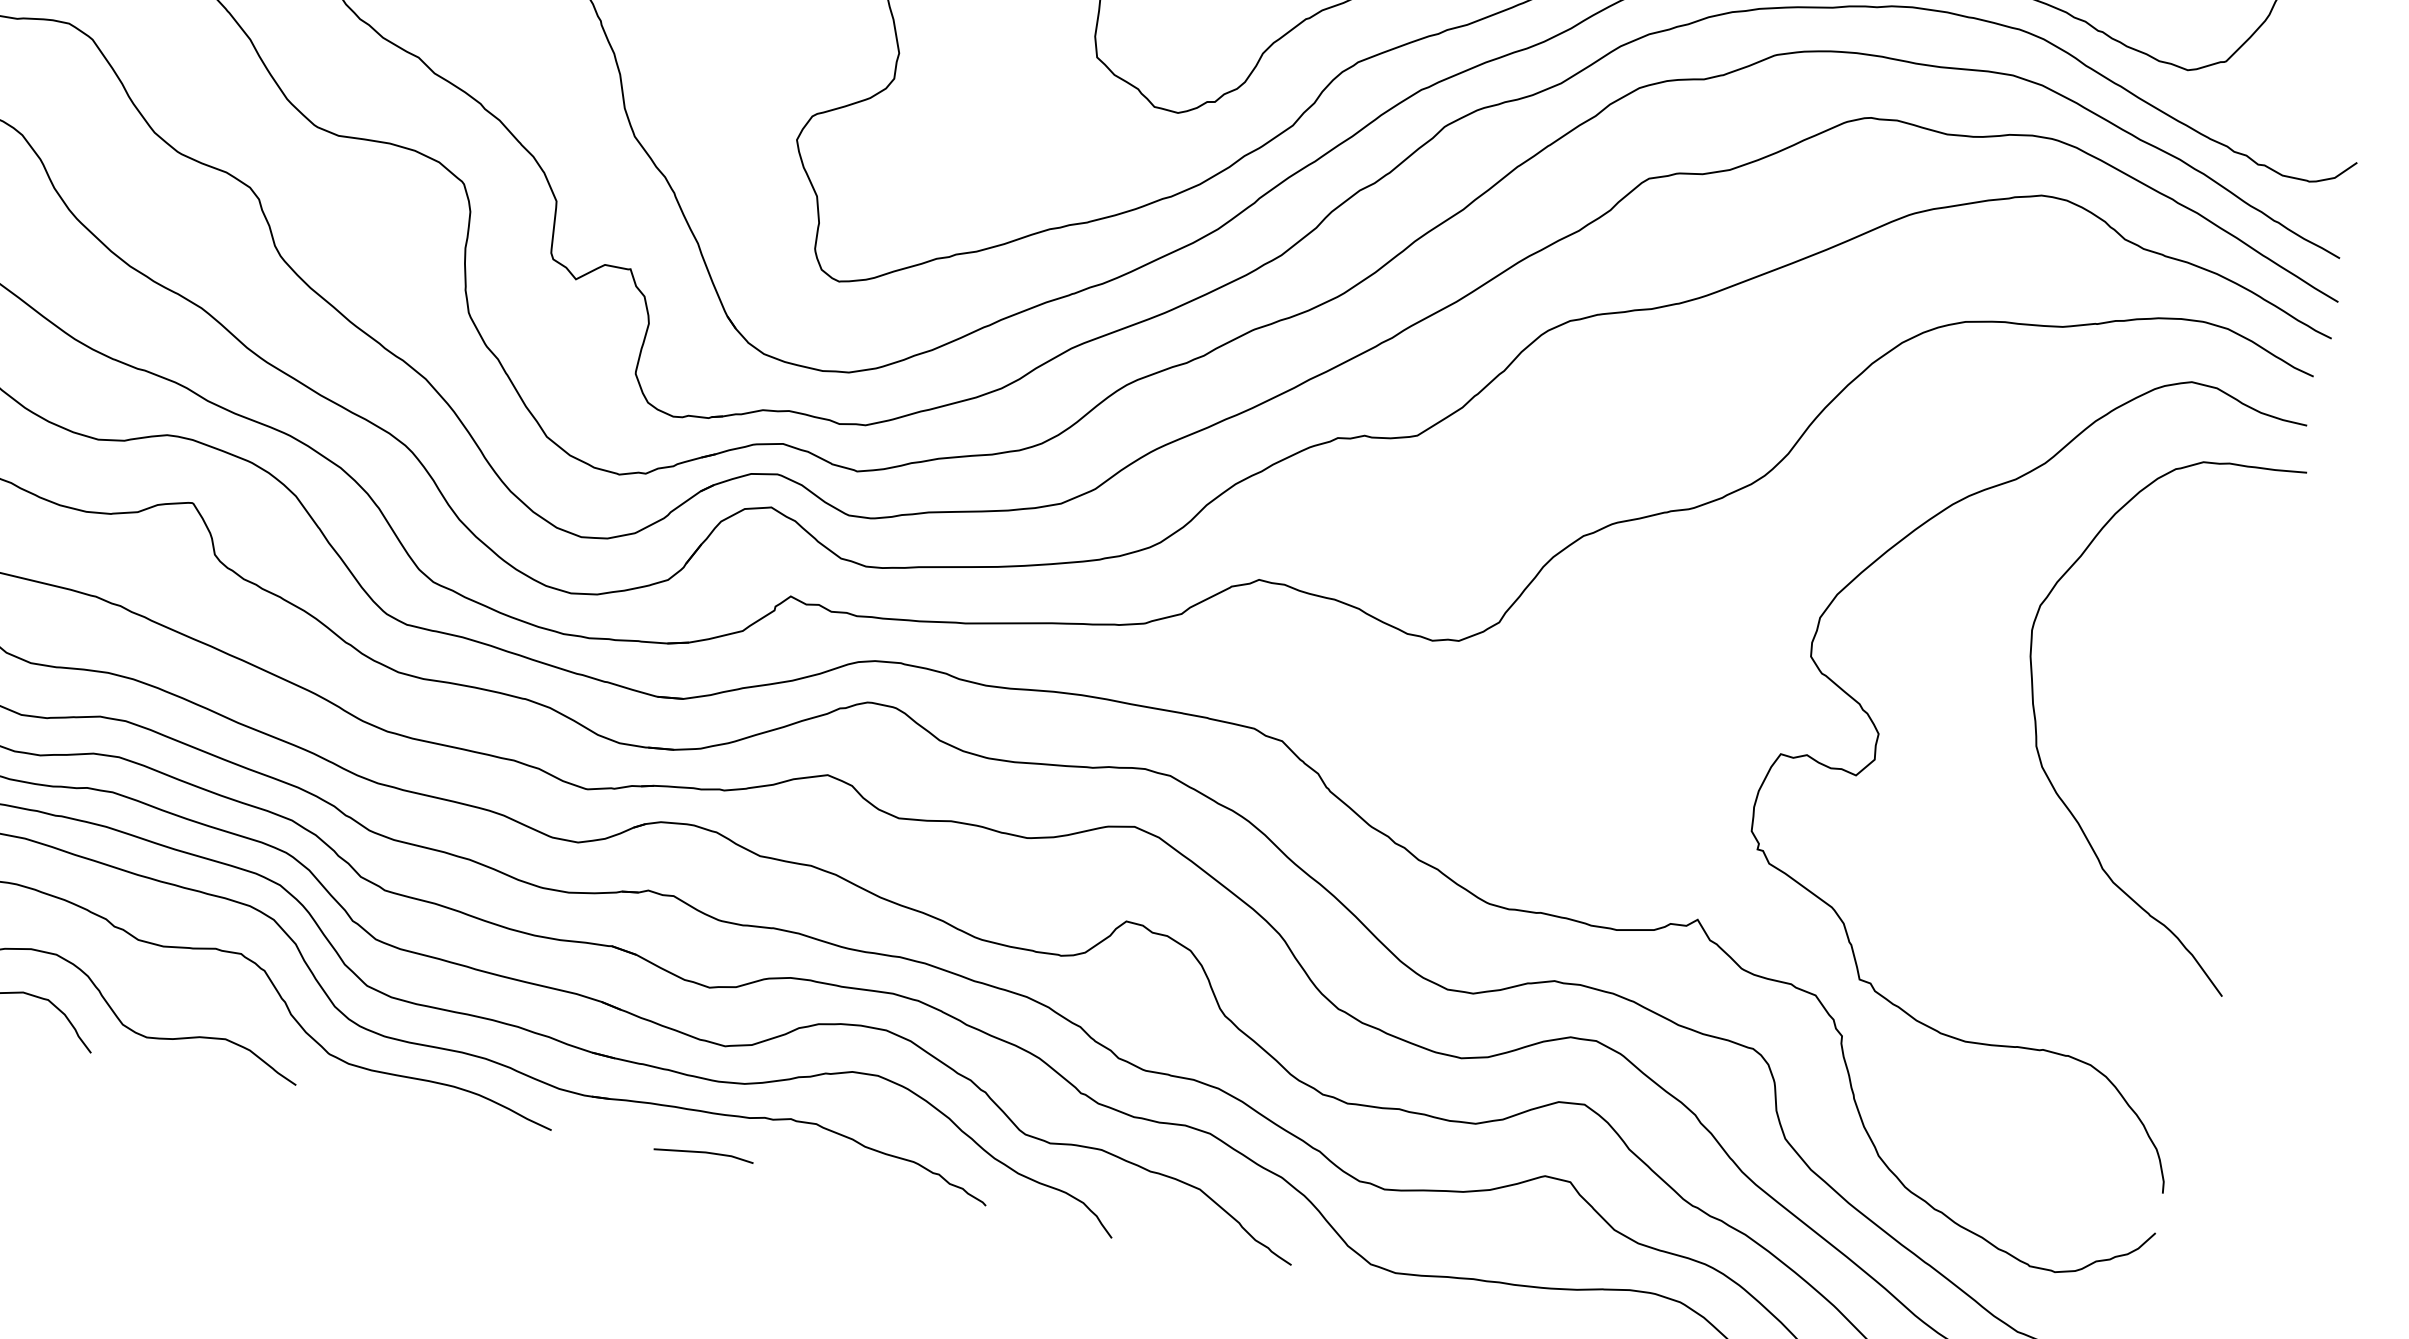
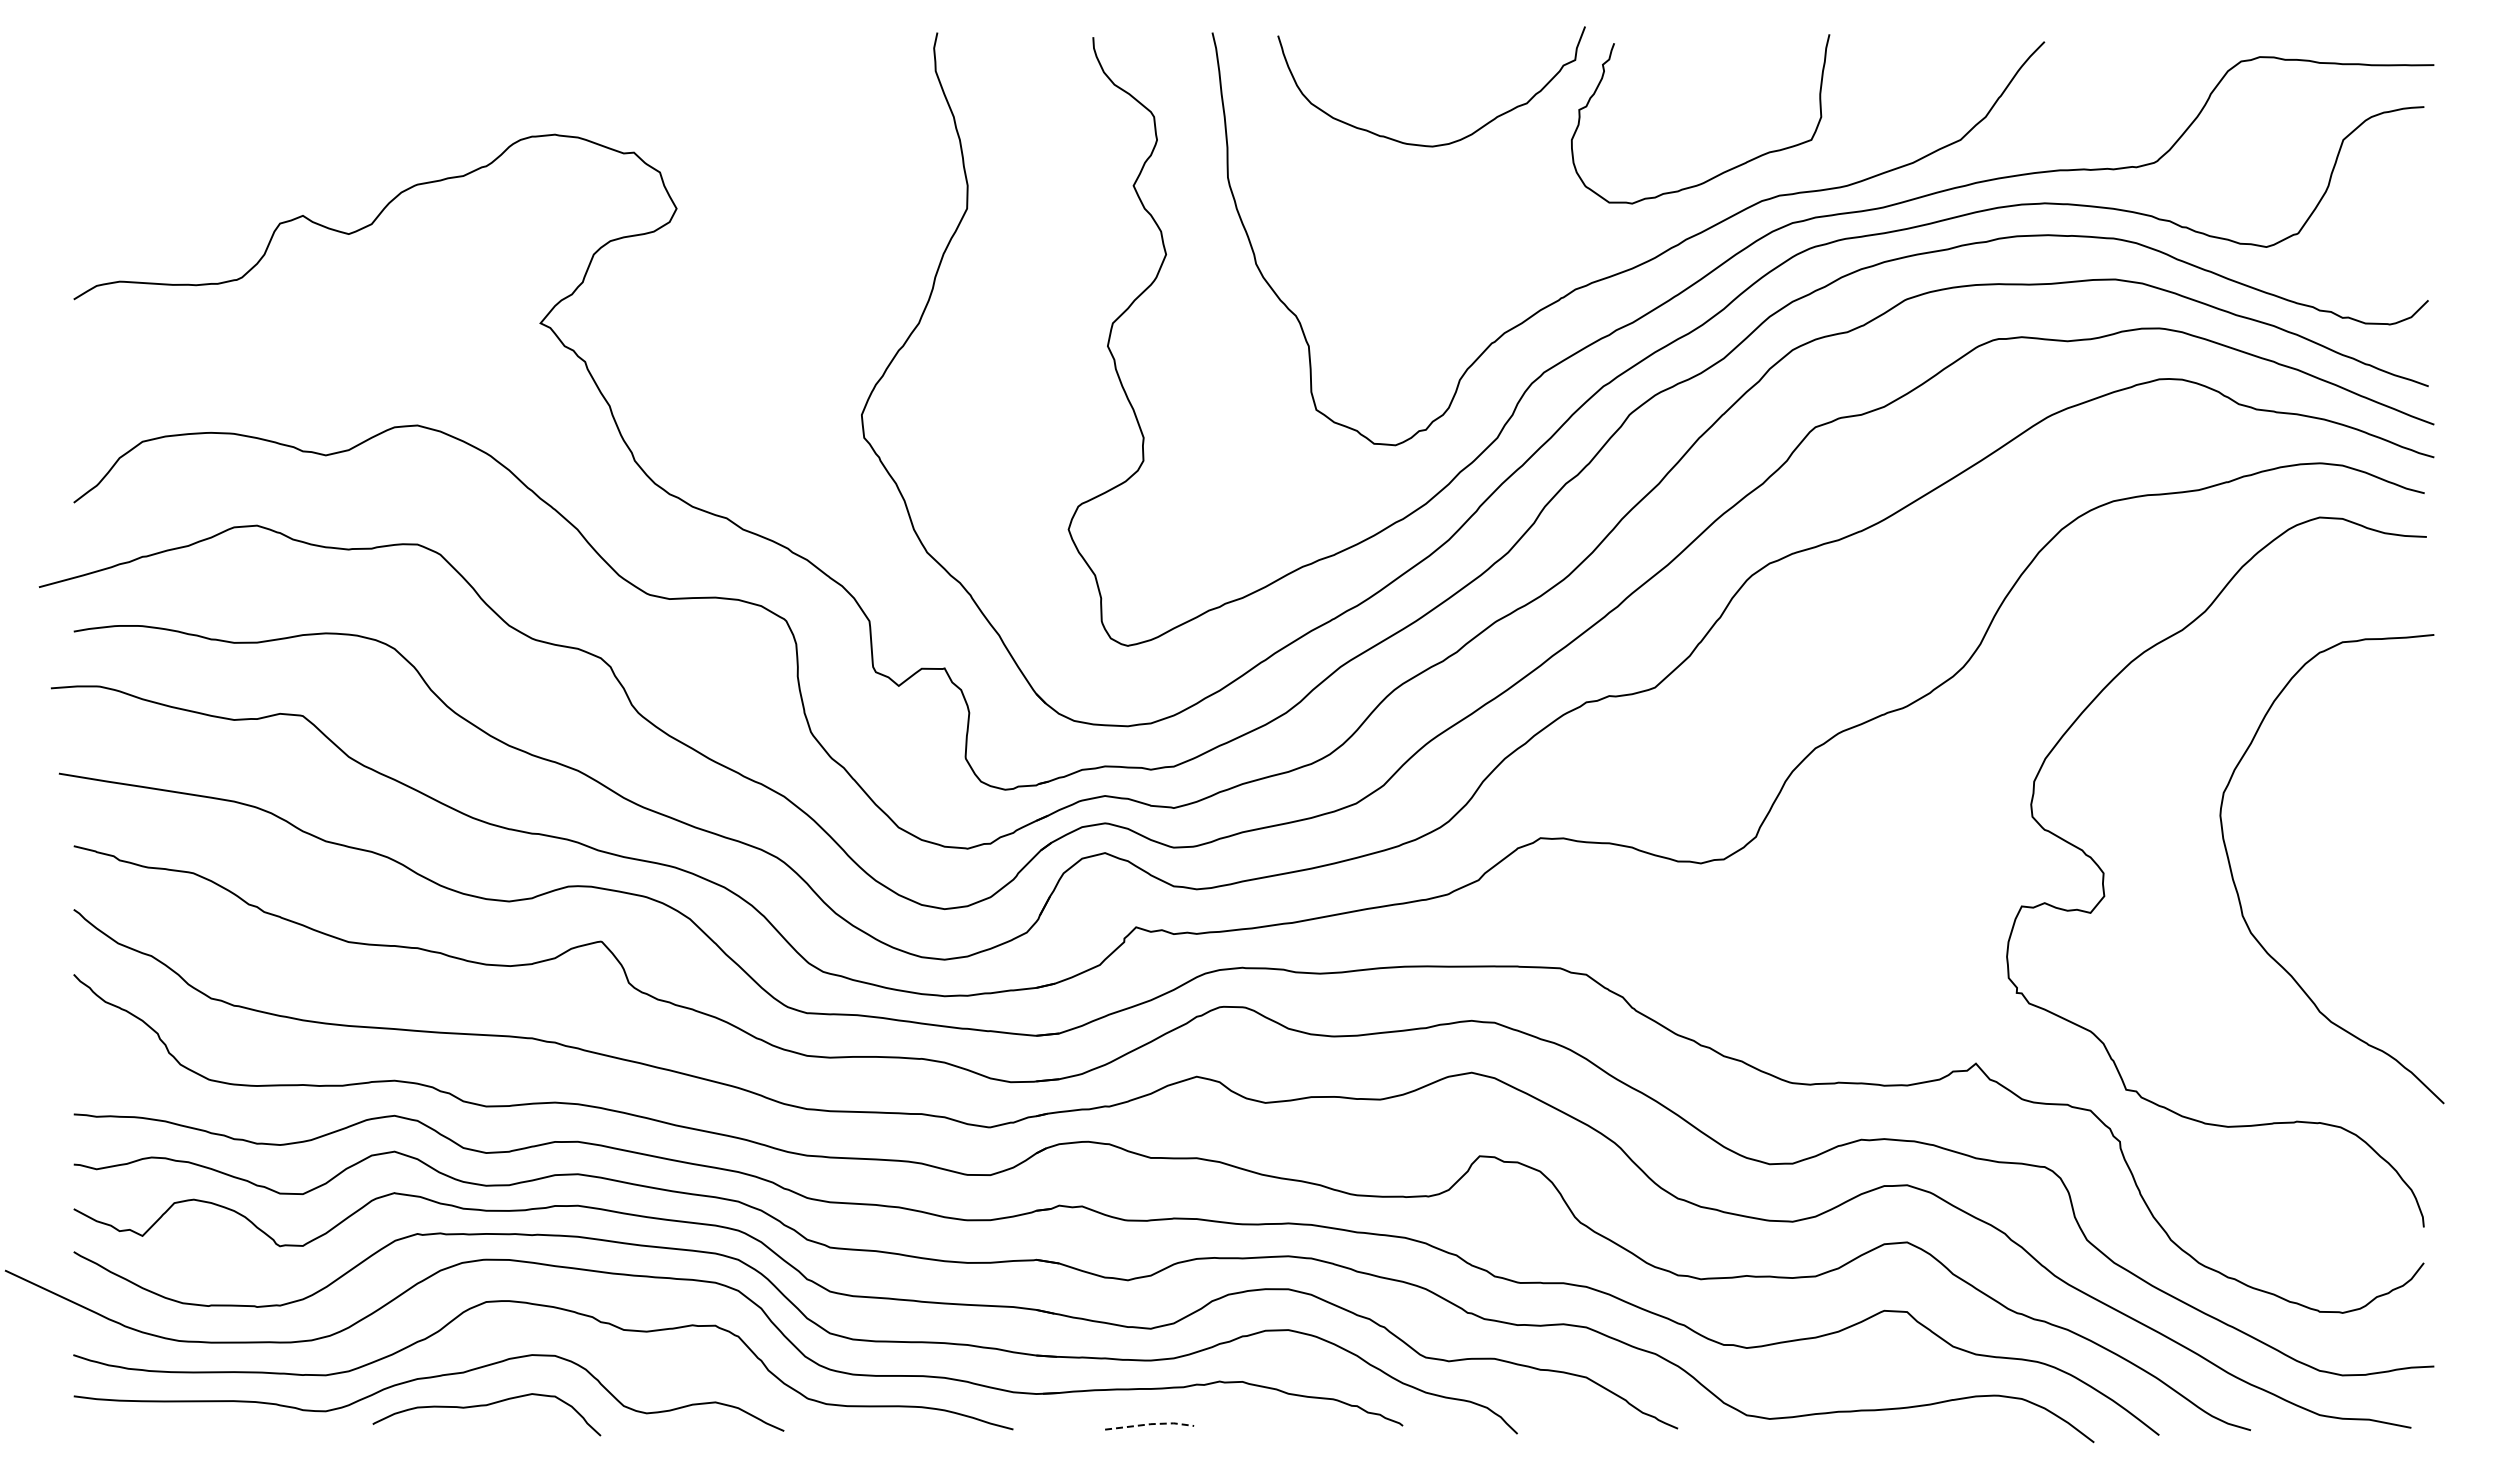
curve: (2037, 722) -> (2239, 895), moved
line: (705, 1152) -> (1150, 1424), solid -> dashed

